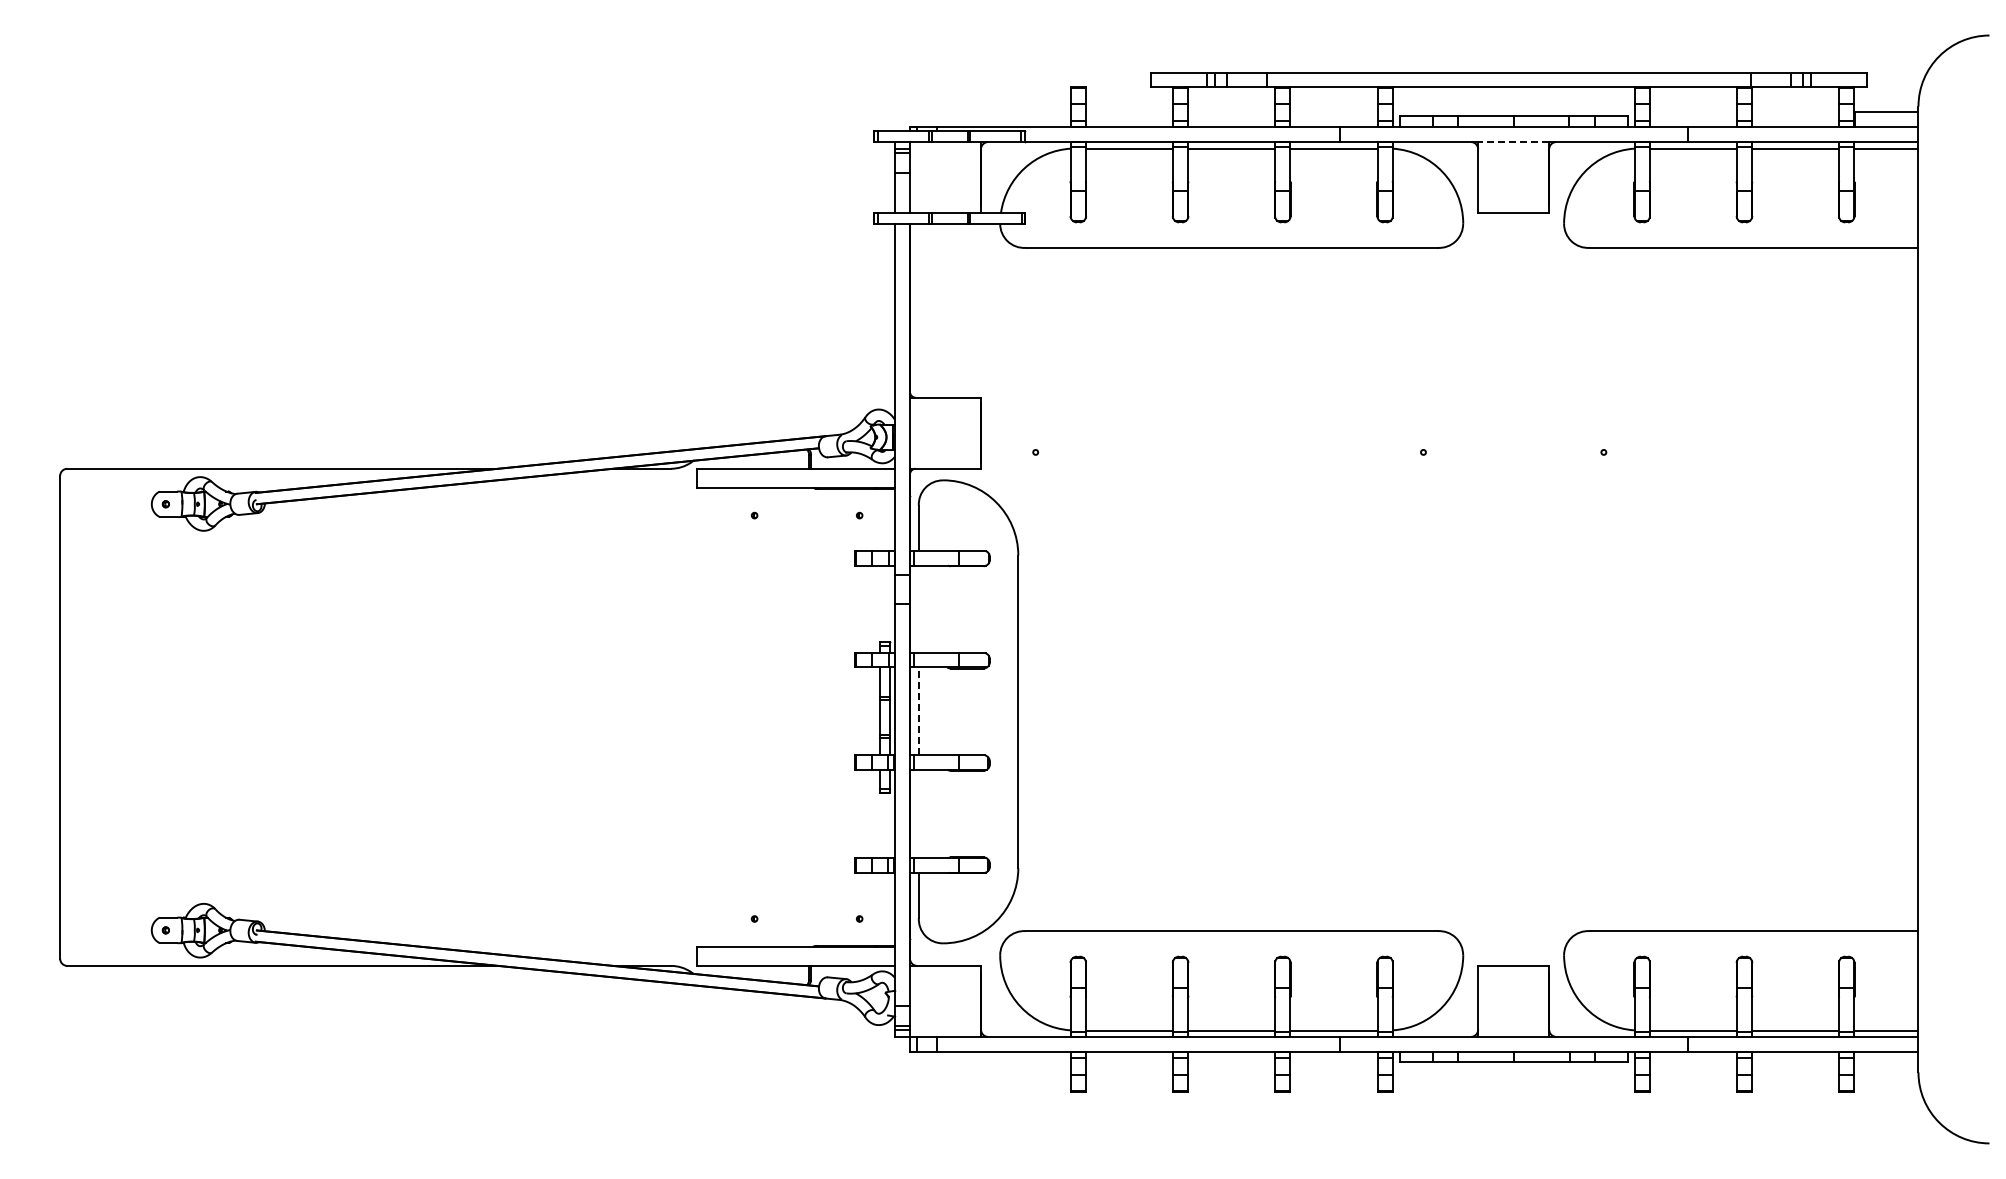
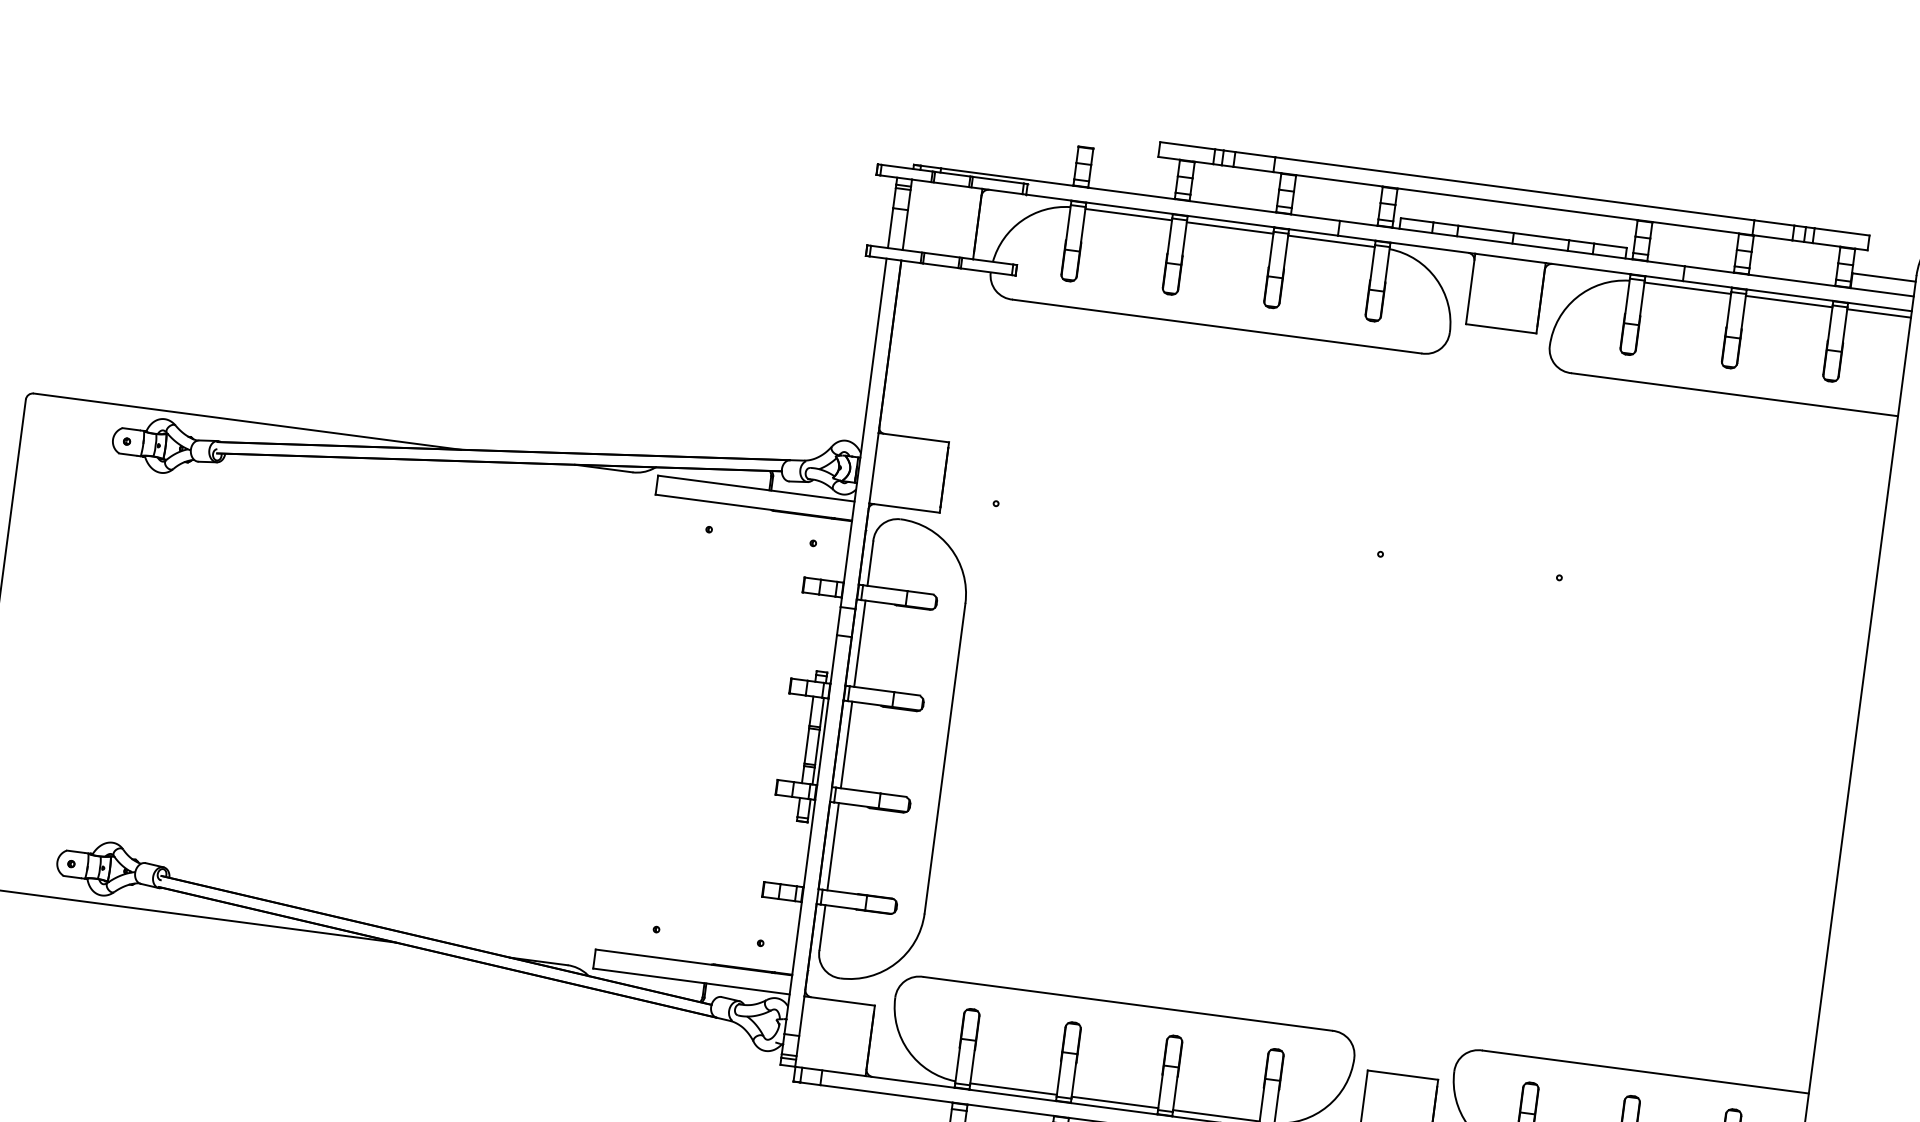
line: (1513, 142) -> (1510, 258), dashed -> solid
line: (918, 608) -> (859, 643), added
line: (918, 711) -> (846, 745), dashed -> solid
line: (918, 813) -> (832, 846), added

